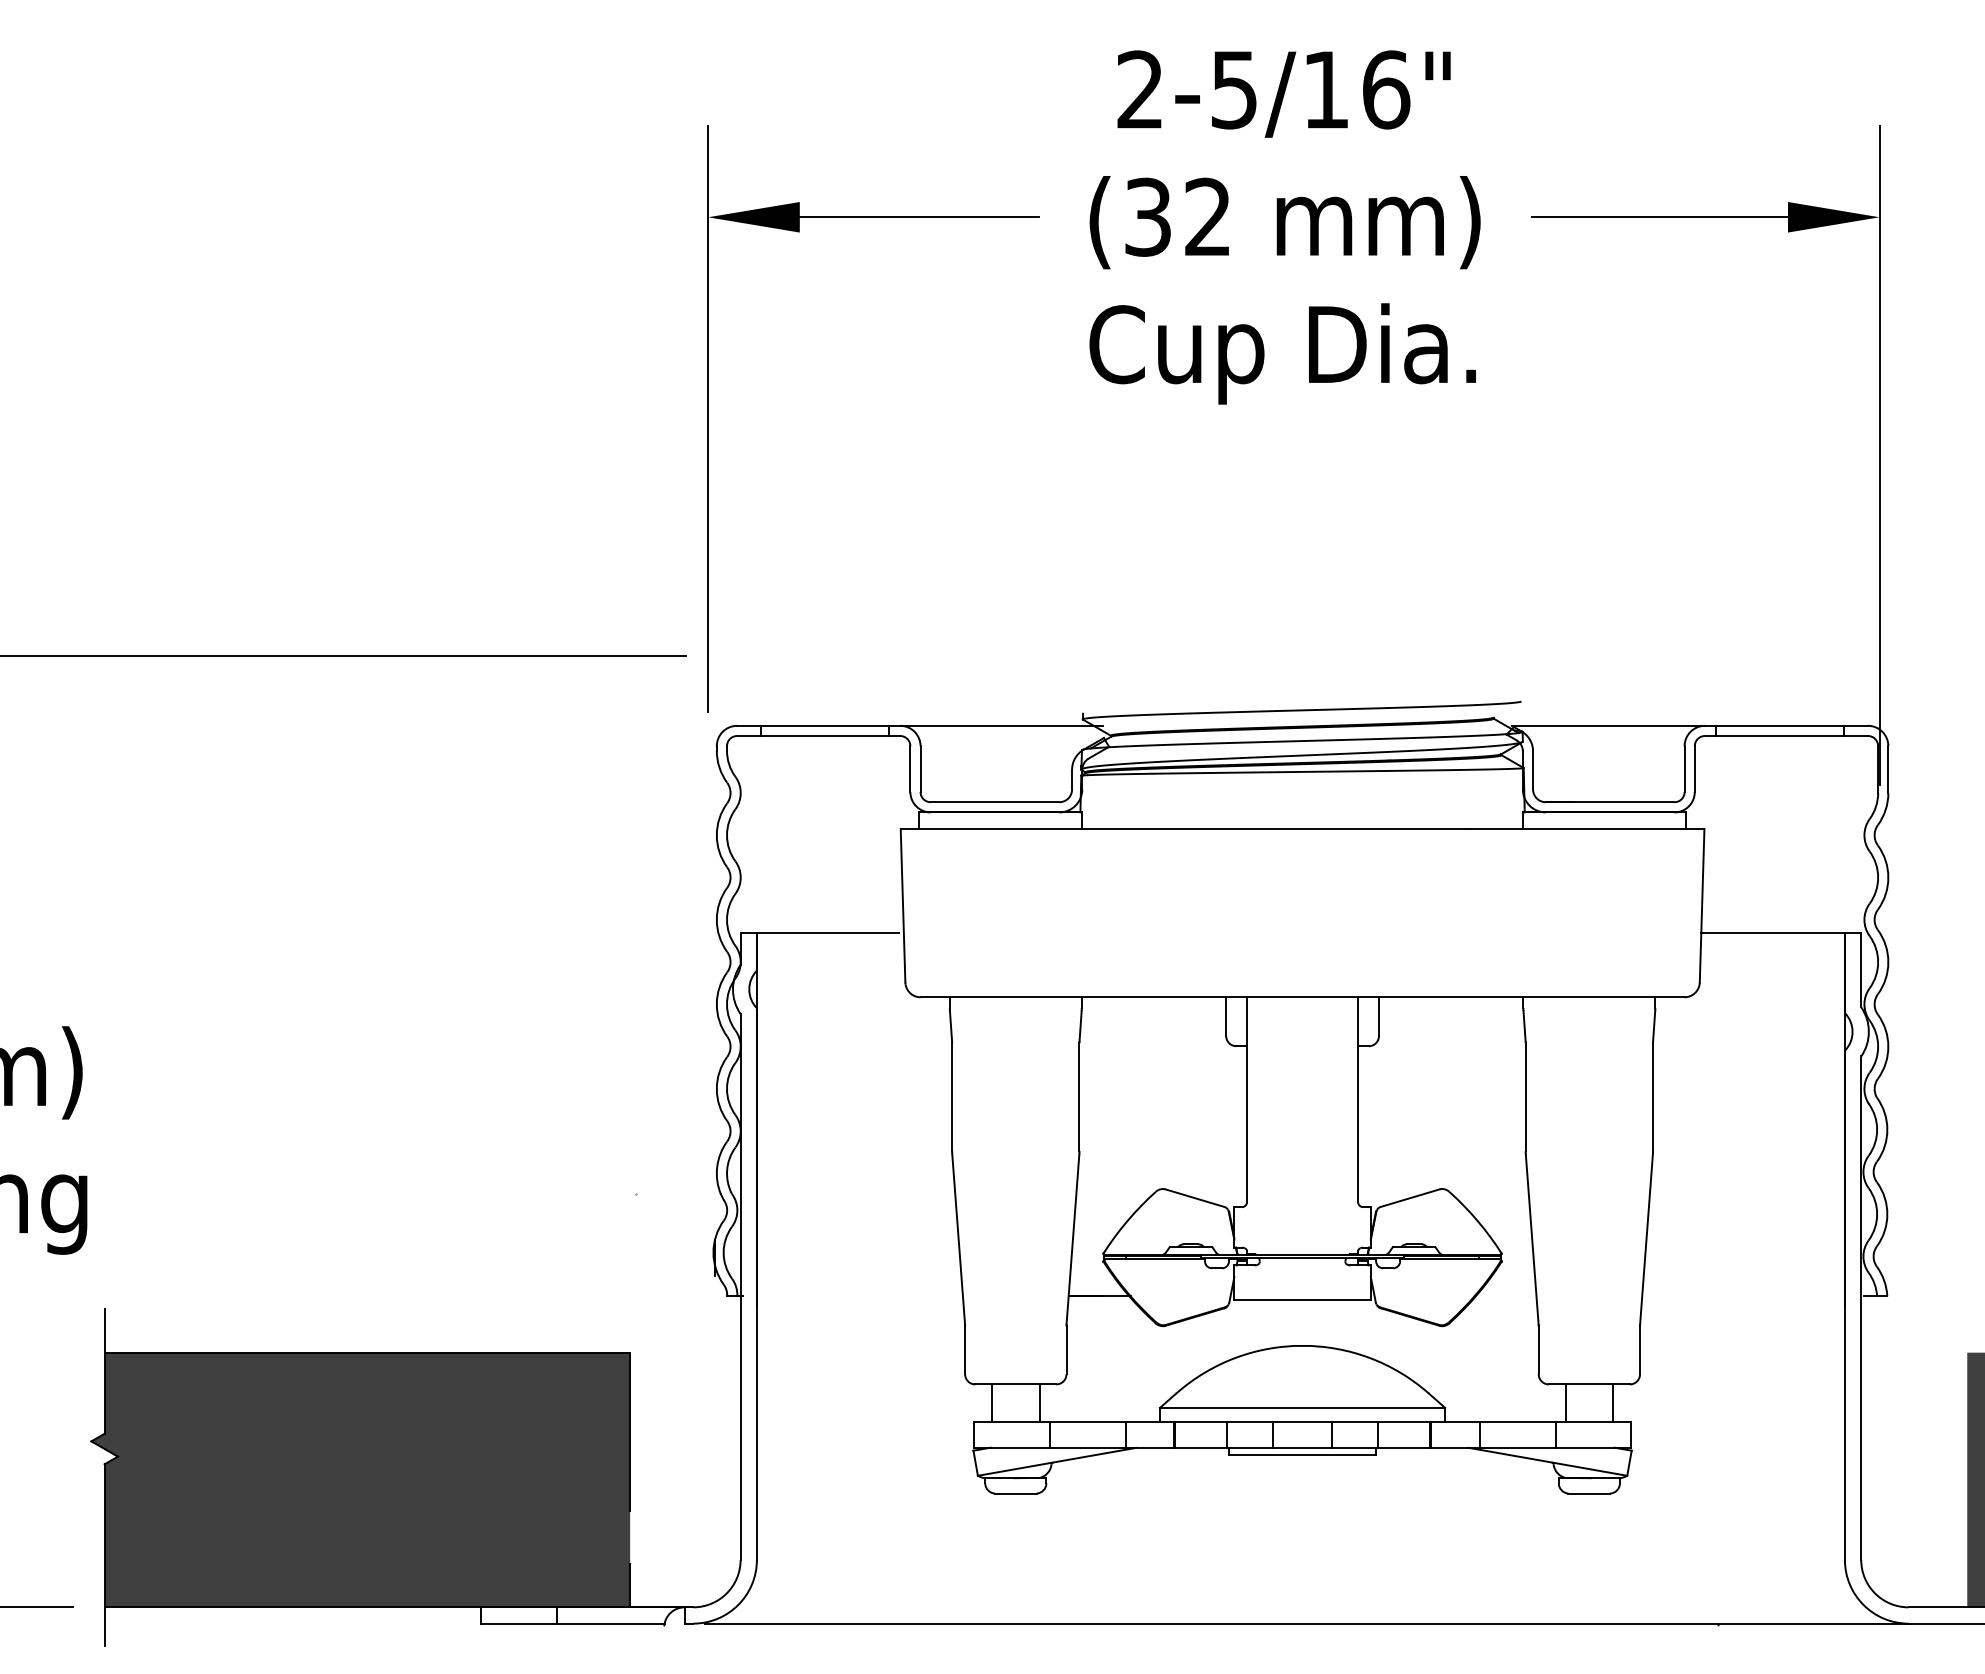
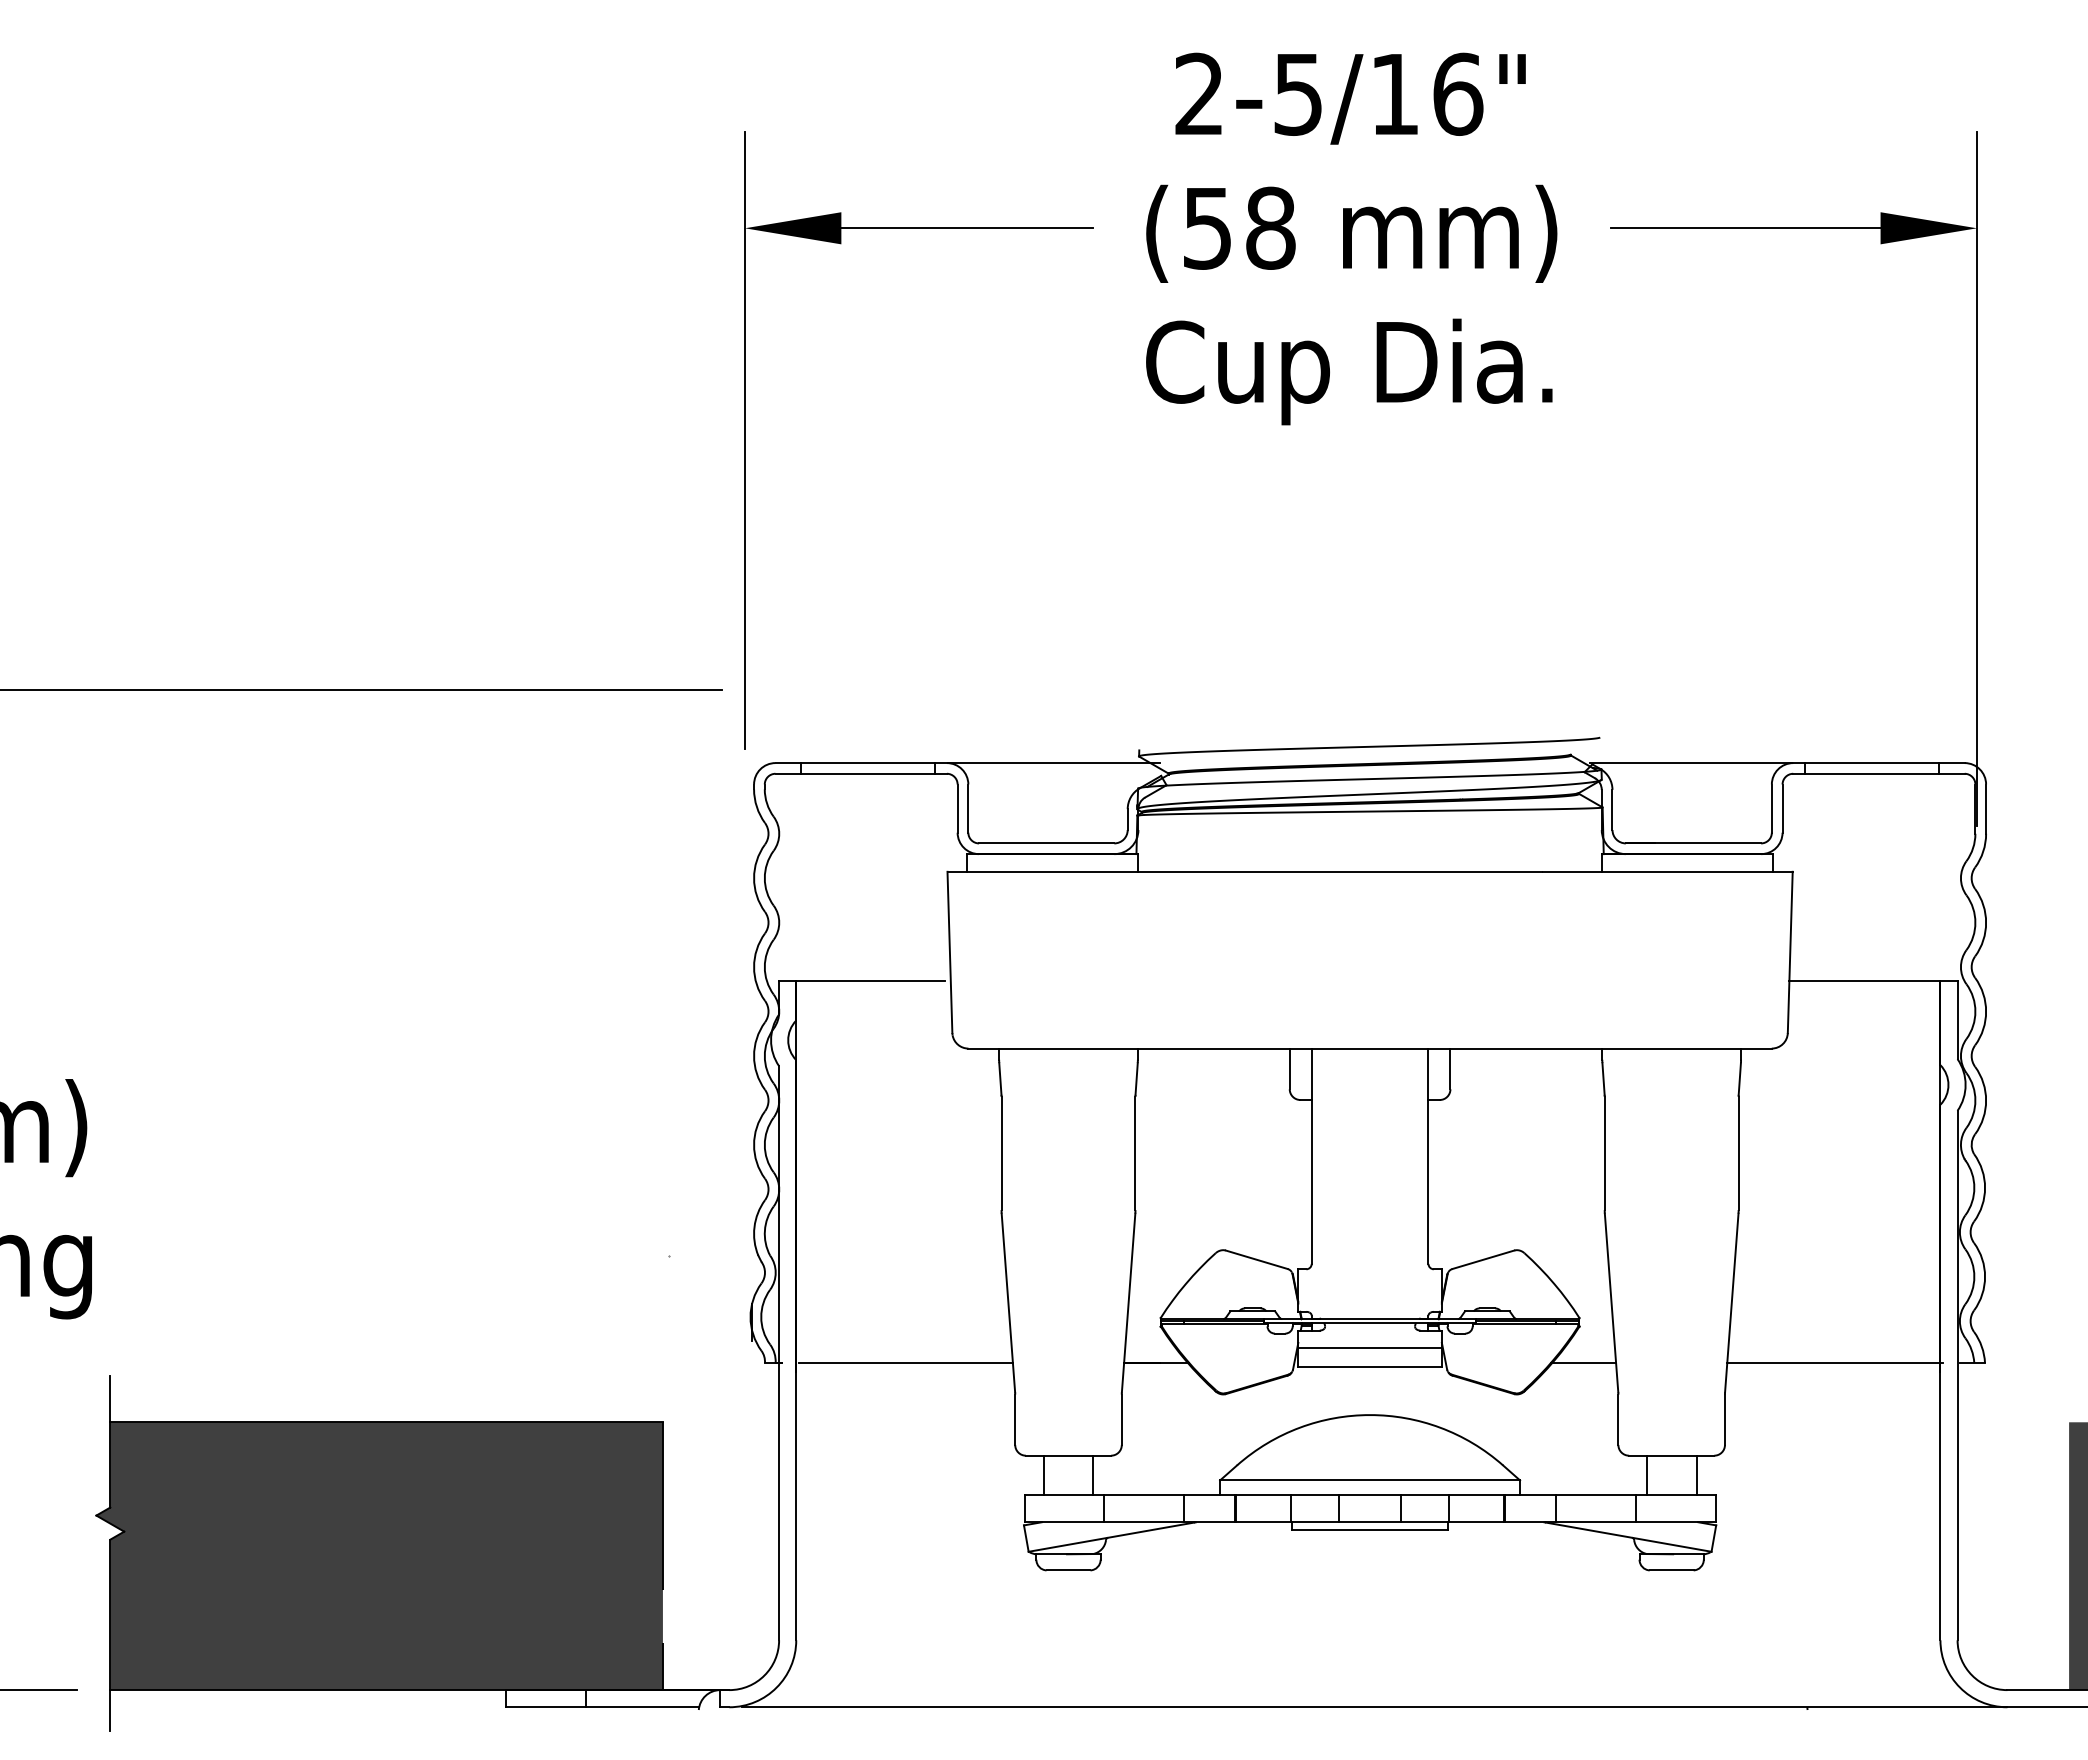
text: (1178, 216) -> (1239, 227), (32 -> (58
line: (1302, 1281) -> (1369, 1347), added
line: (860, 1296) -> (905, 1363), added
line: (1505, 1296) -> (1583, 1363), added
line: (1745, 1296) -> (1835, 1363), added

